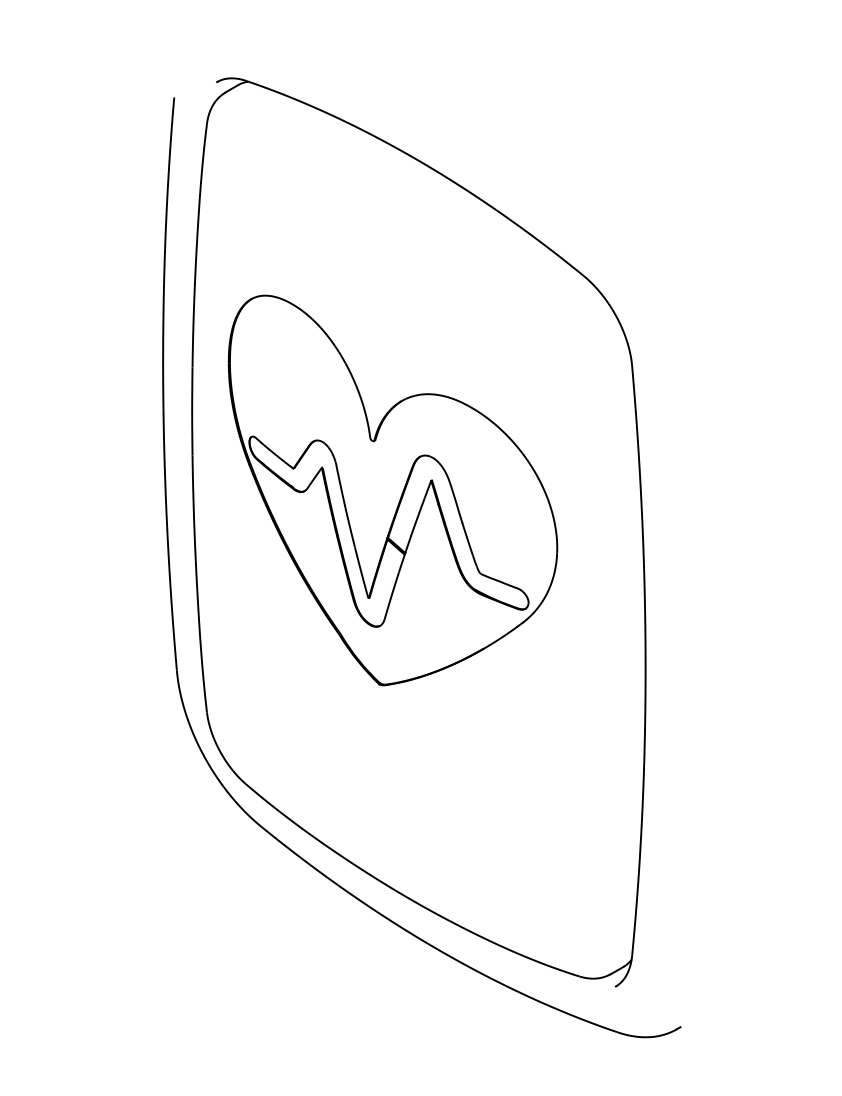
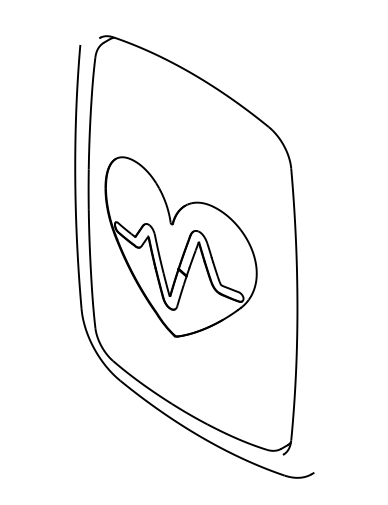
part: (391, 489) -> (180, 246), moved

